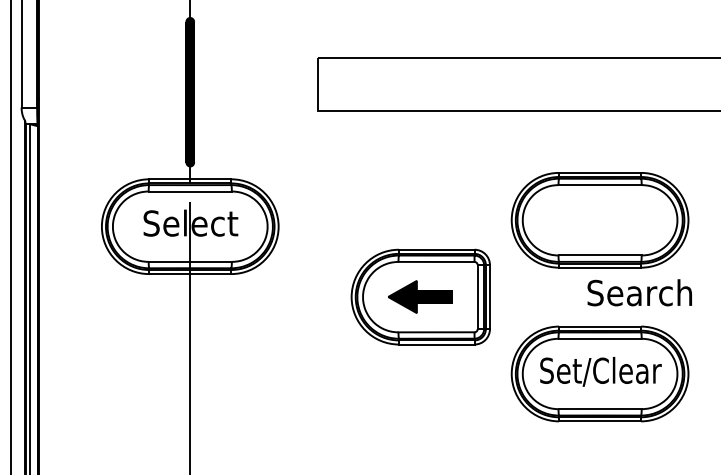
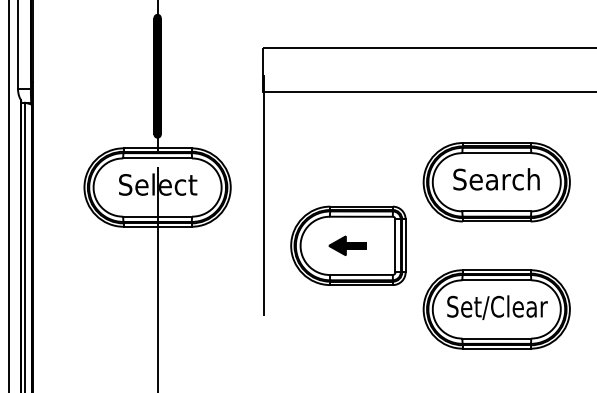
line: (318, 236) -> (263, 195), added
text: (639, 292) -> (496, 179), moved
part: (419, 297) -> (347, 246), size x0.71

